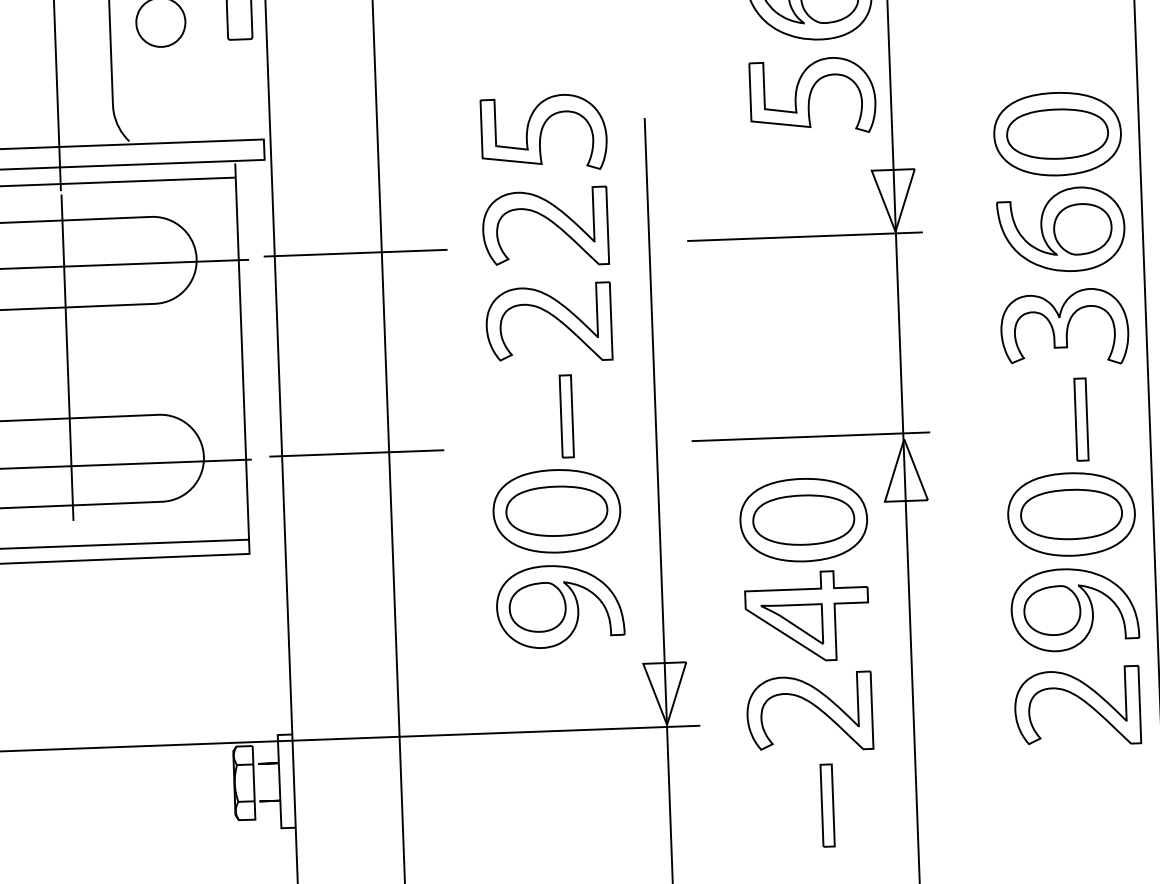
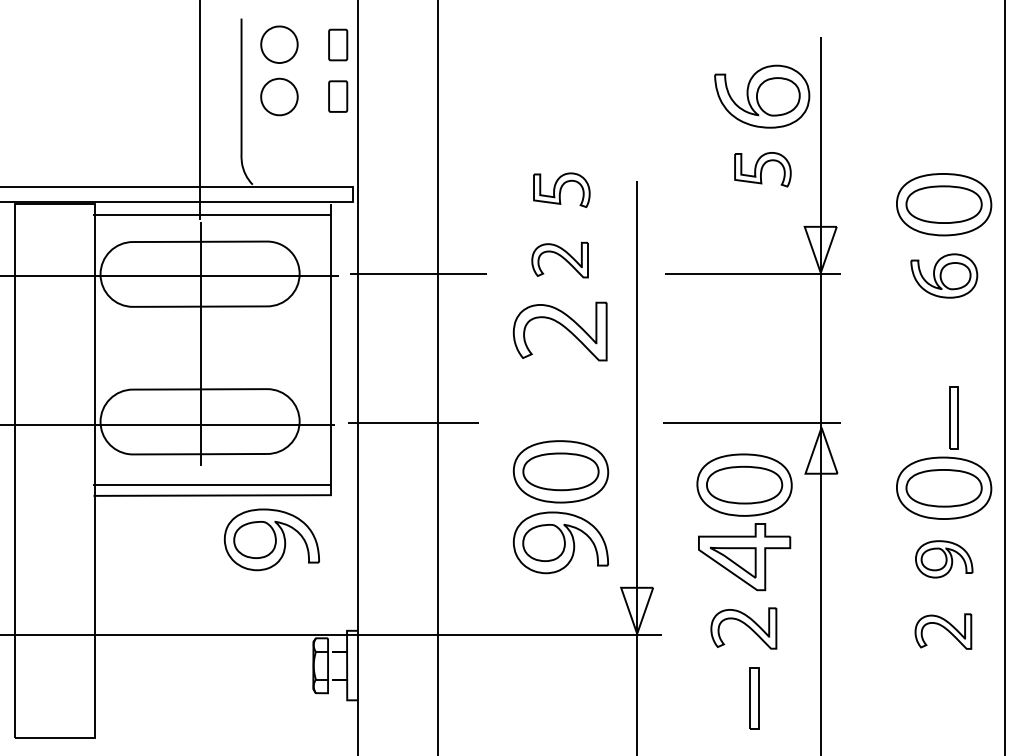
part: (812, 95) -> (762, 169), size x0.6
part: (543, 133) -> (561, 190), size x0.6
part: (544, 226) -> (559, 259), size x0.6
part: (1061, 229) -> (944, 275), size x0.7
part: (1065, 327) -> (944, 348), removed
part: (566, 416) -> (570, 401), removed
part: (1075, 609) -> (944, 559), size x0.6
part: (171, 616) -> (271, 539), added
part: (1077, 706) -> (943, 631), size x0.6
part: (809, 712) -> (743, 628), size x0.7

